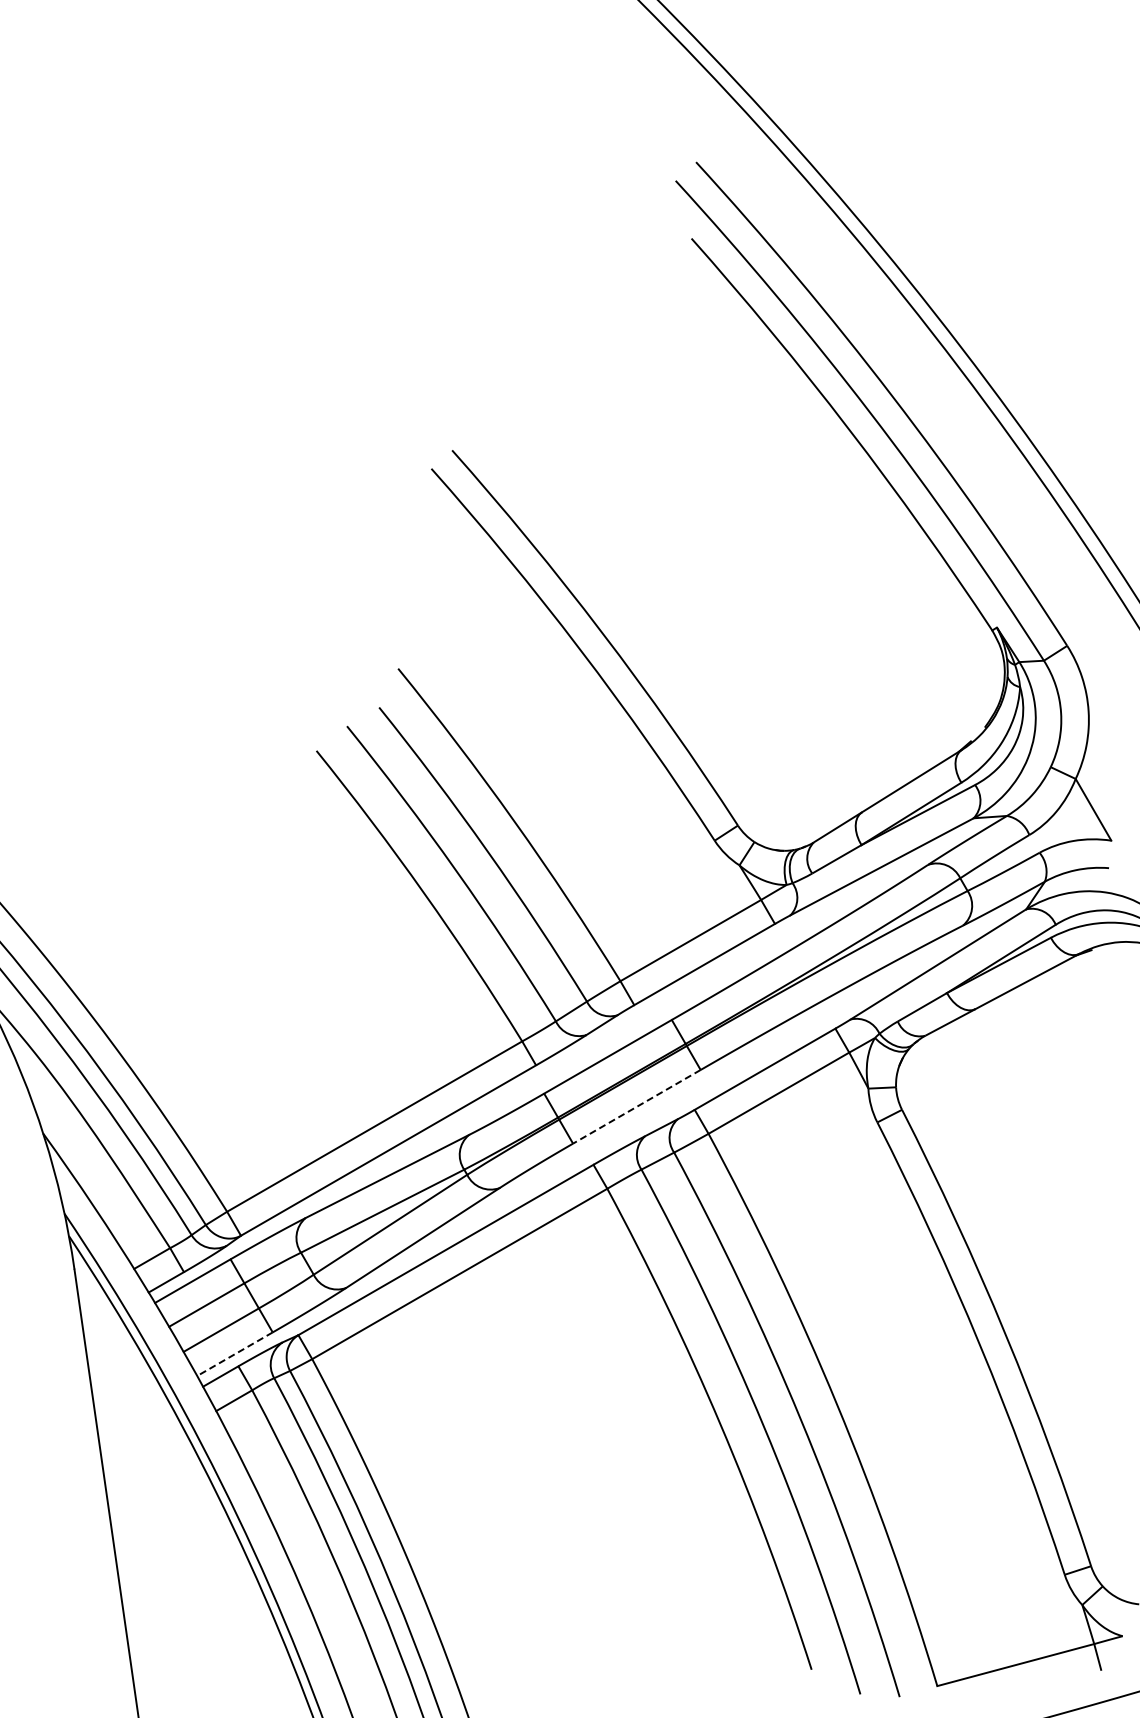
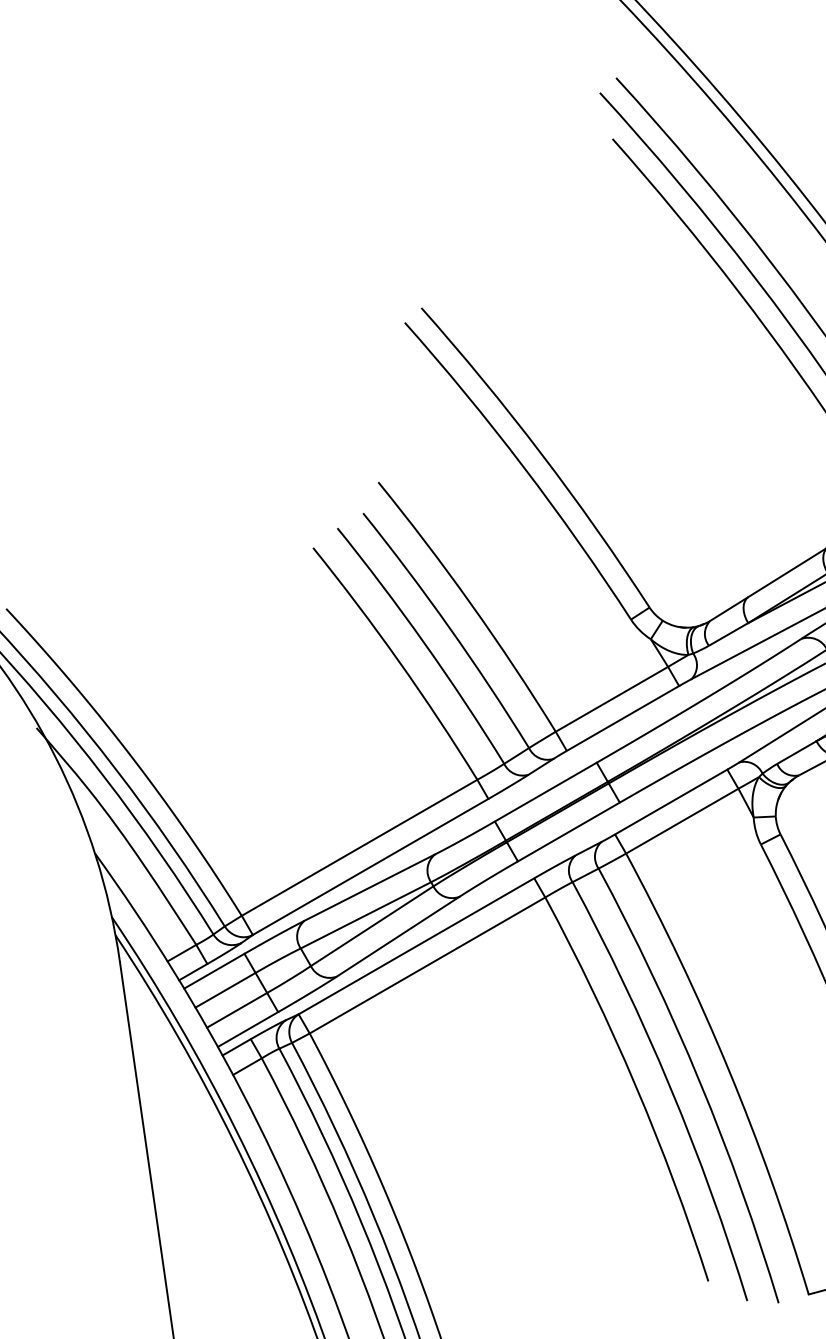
line: (636, 1106) -> (568, 831), dashed -> solid
line: (234, 1354) -> (247, 1029), dashed -> solid

